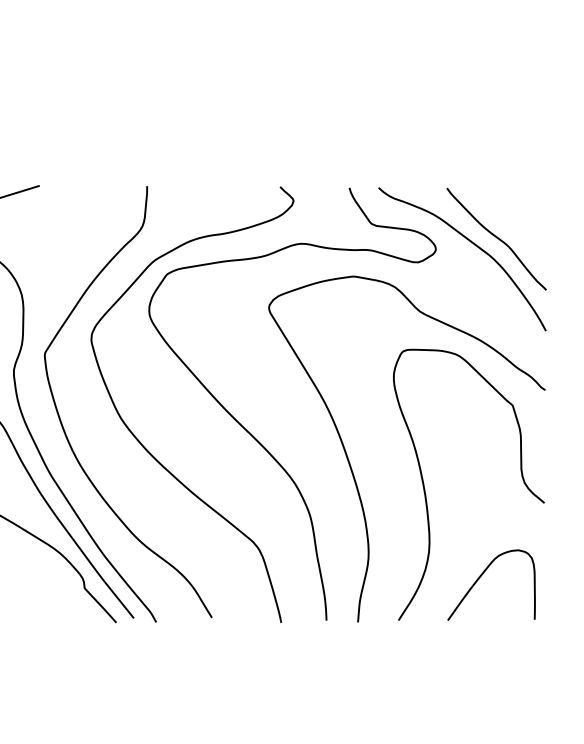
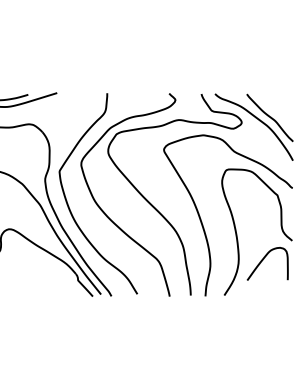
curve: (484, 575) -> (264, 259), moved

